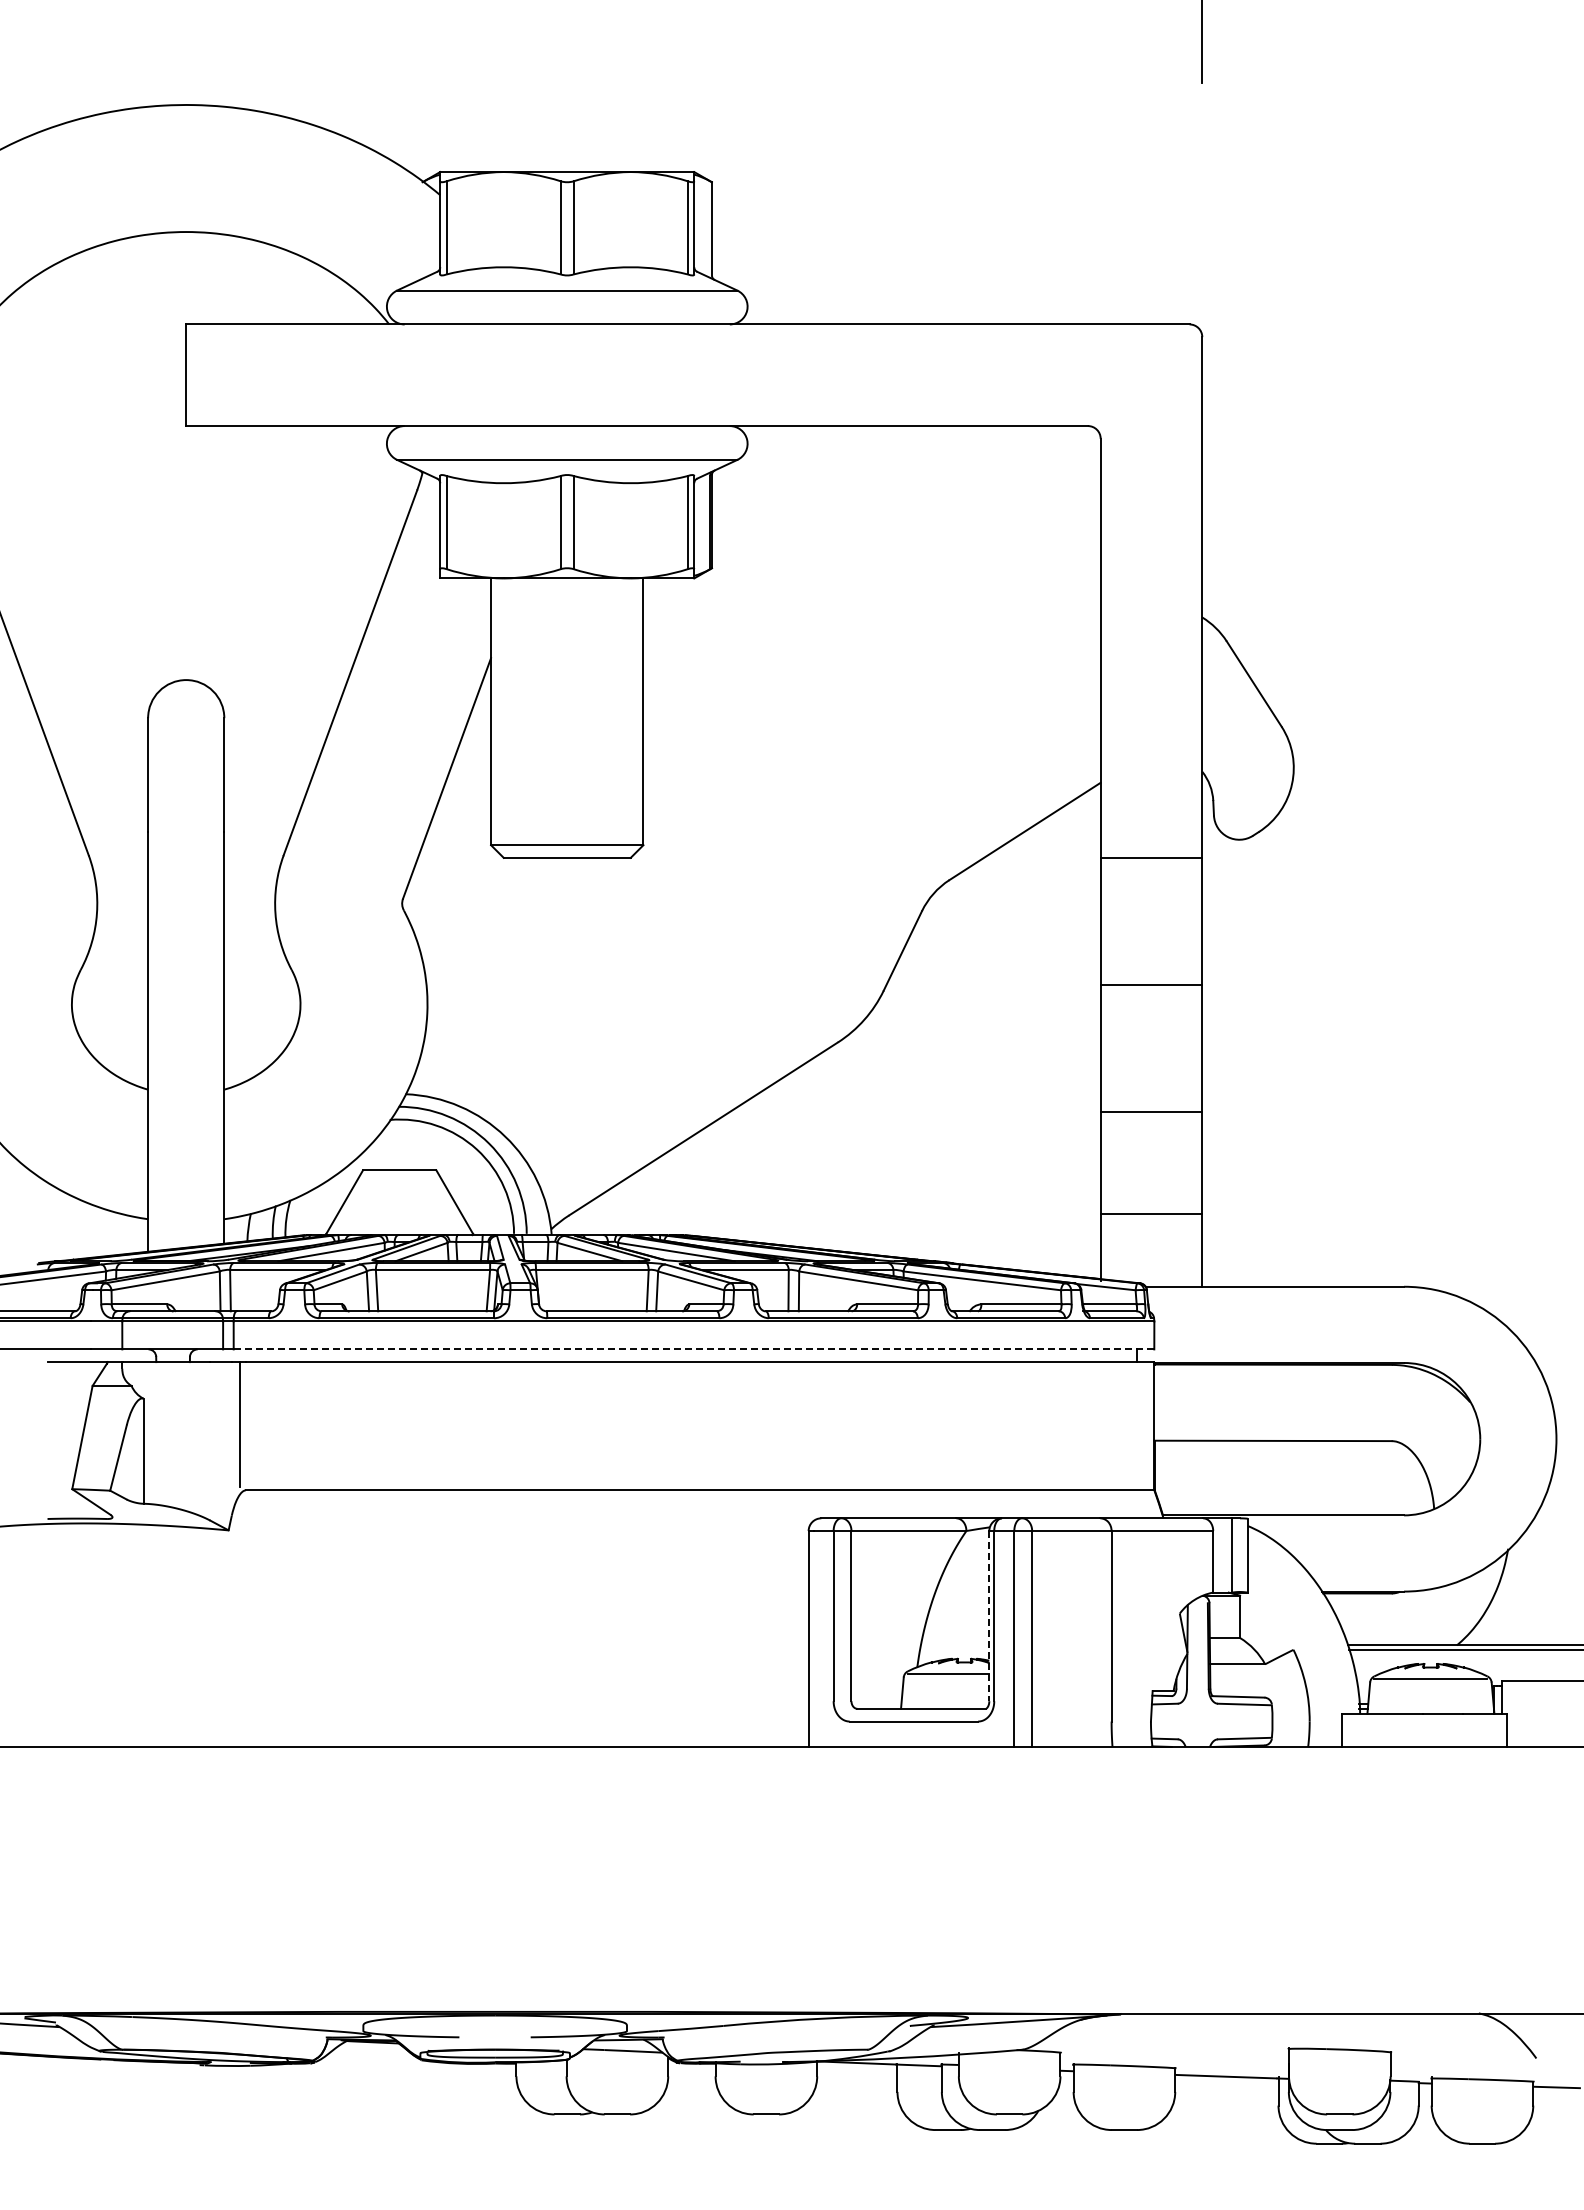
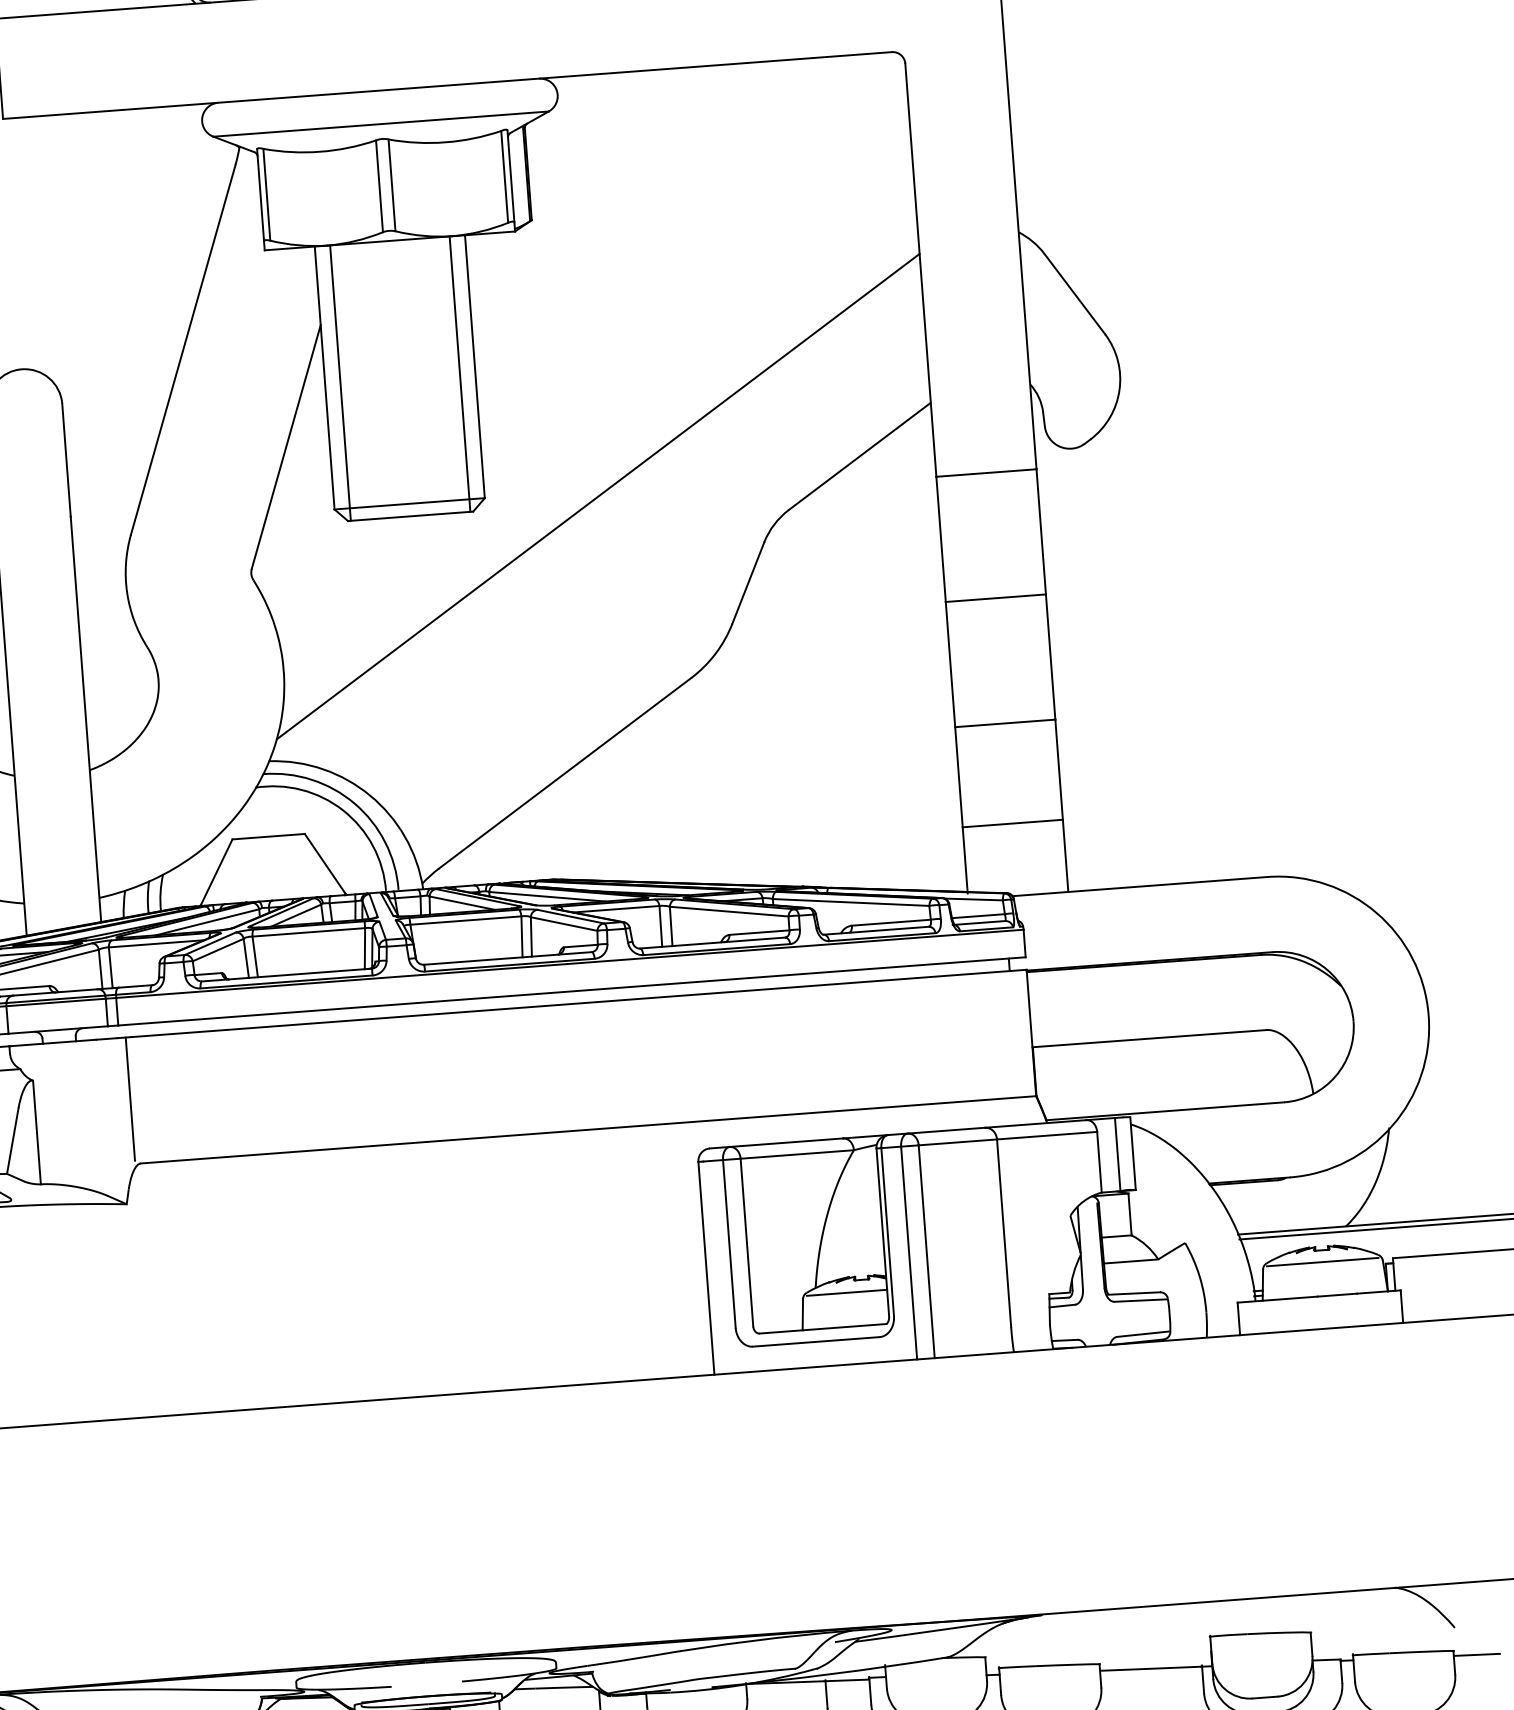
line: (506, 717) -> (340, 382), added
line: (627, 717) -> (459, 373), added
line: (757, 851) -> (597, 495), added
line: (694, 1349) -> (572, 991), dashed -> solid
line: (989, 1616) -> (883, 1232), dashed -> solid

